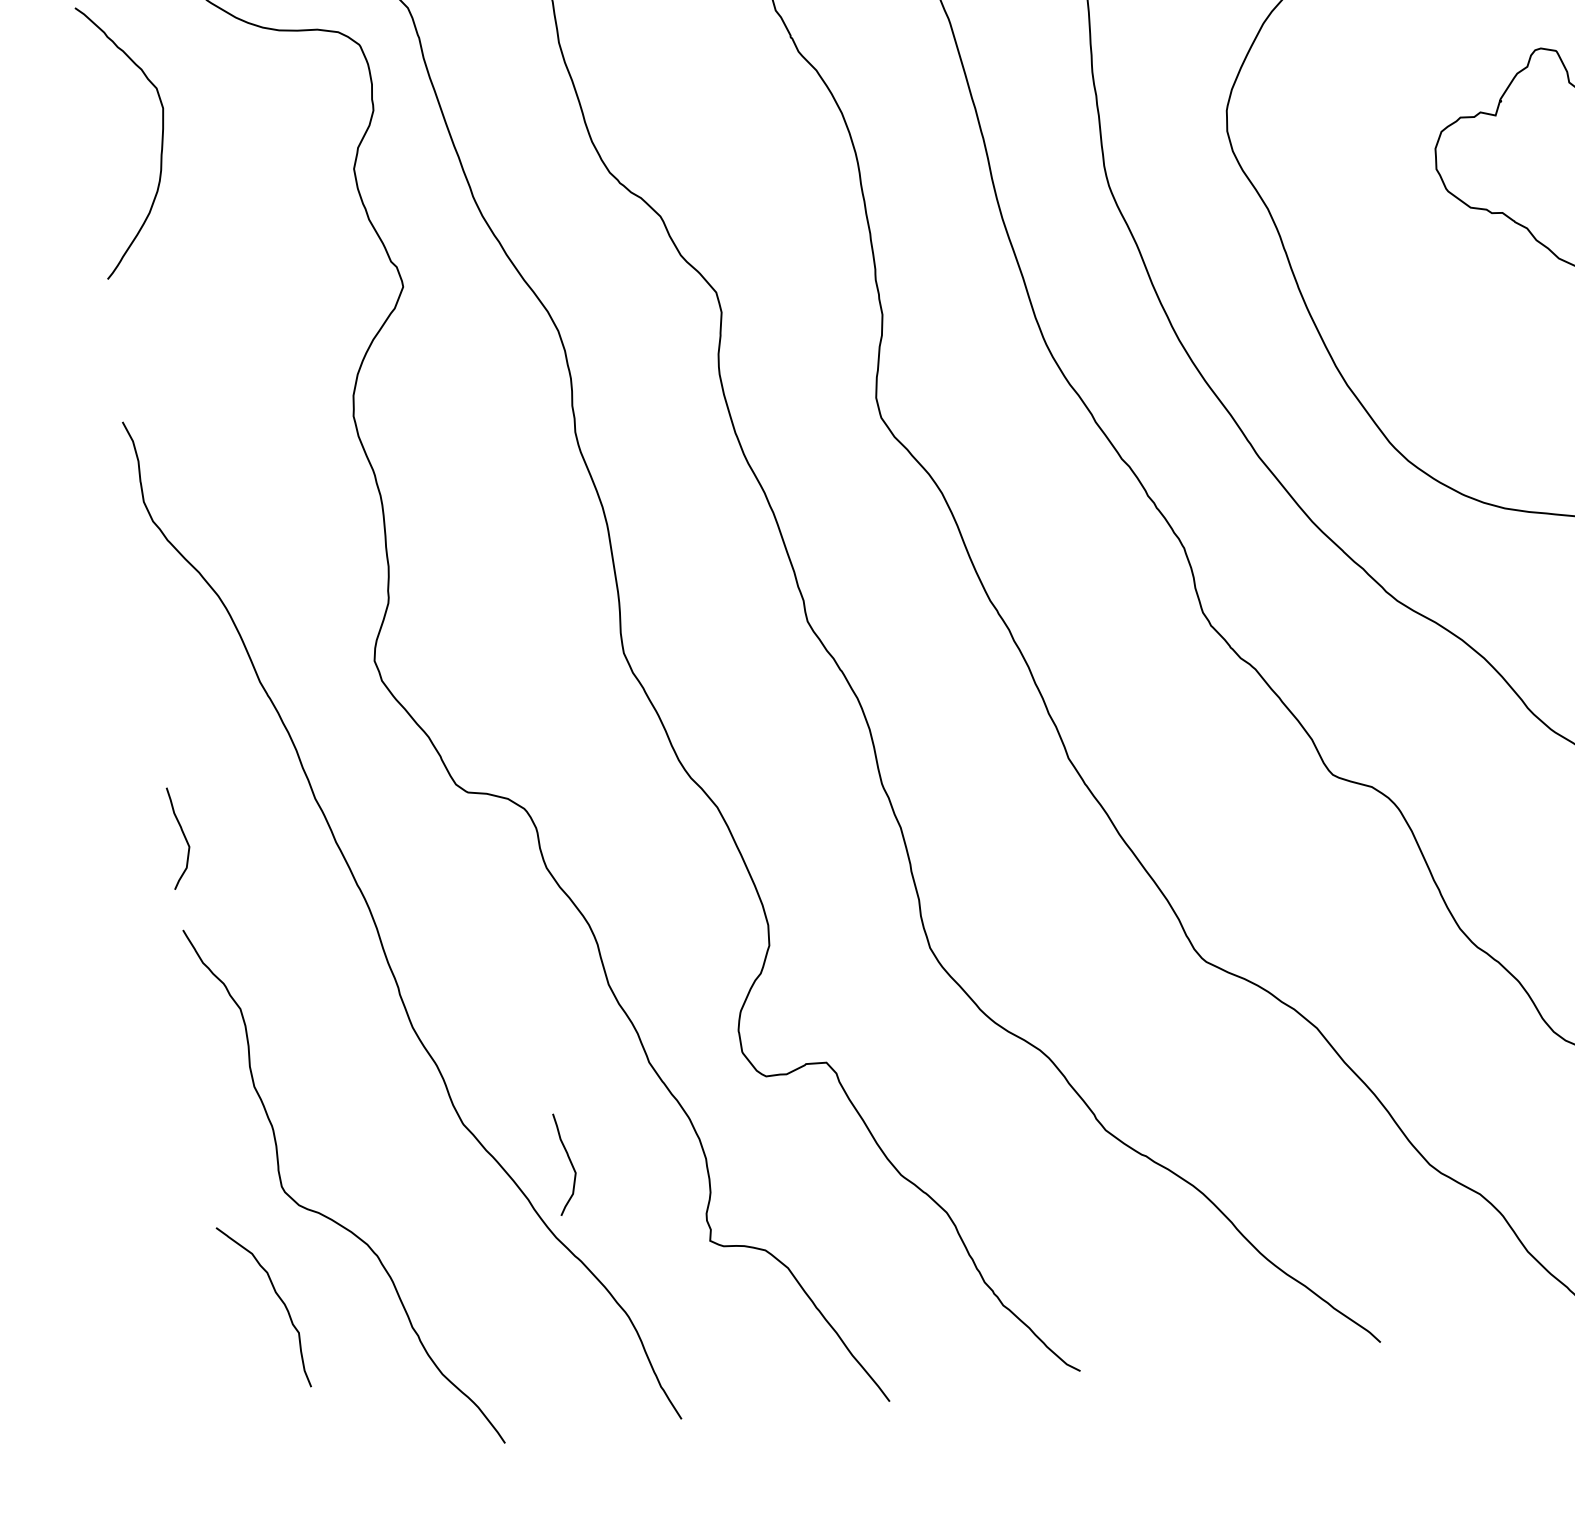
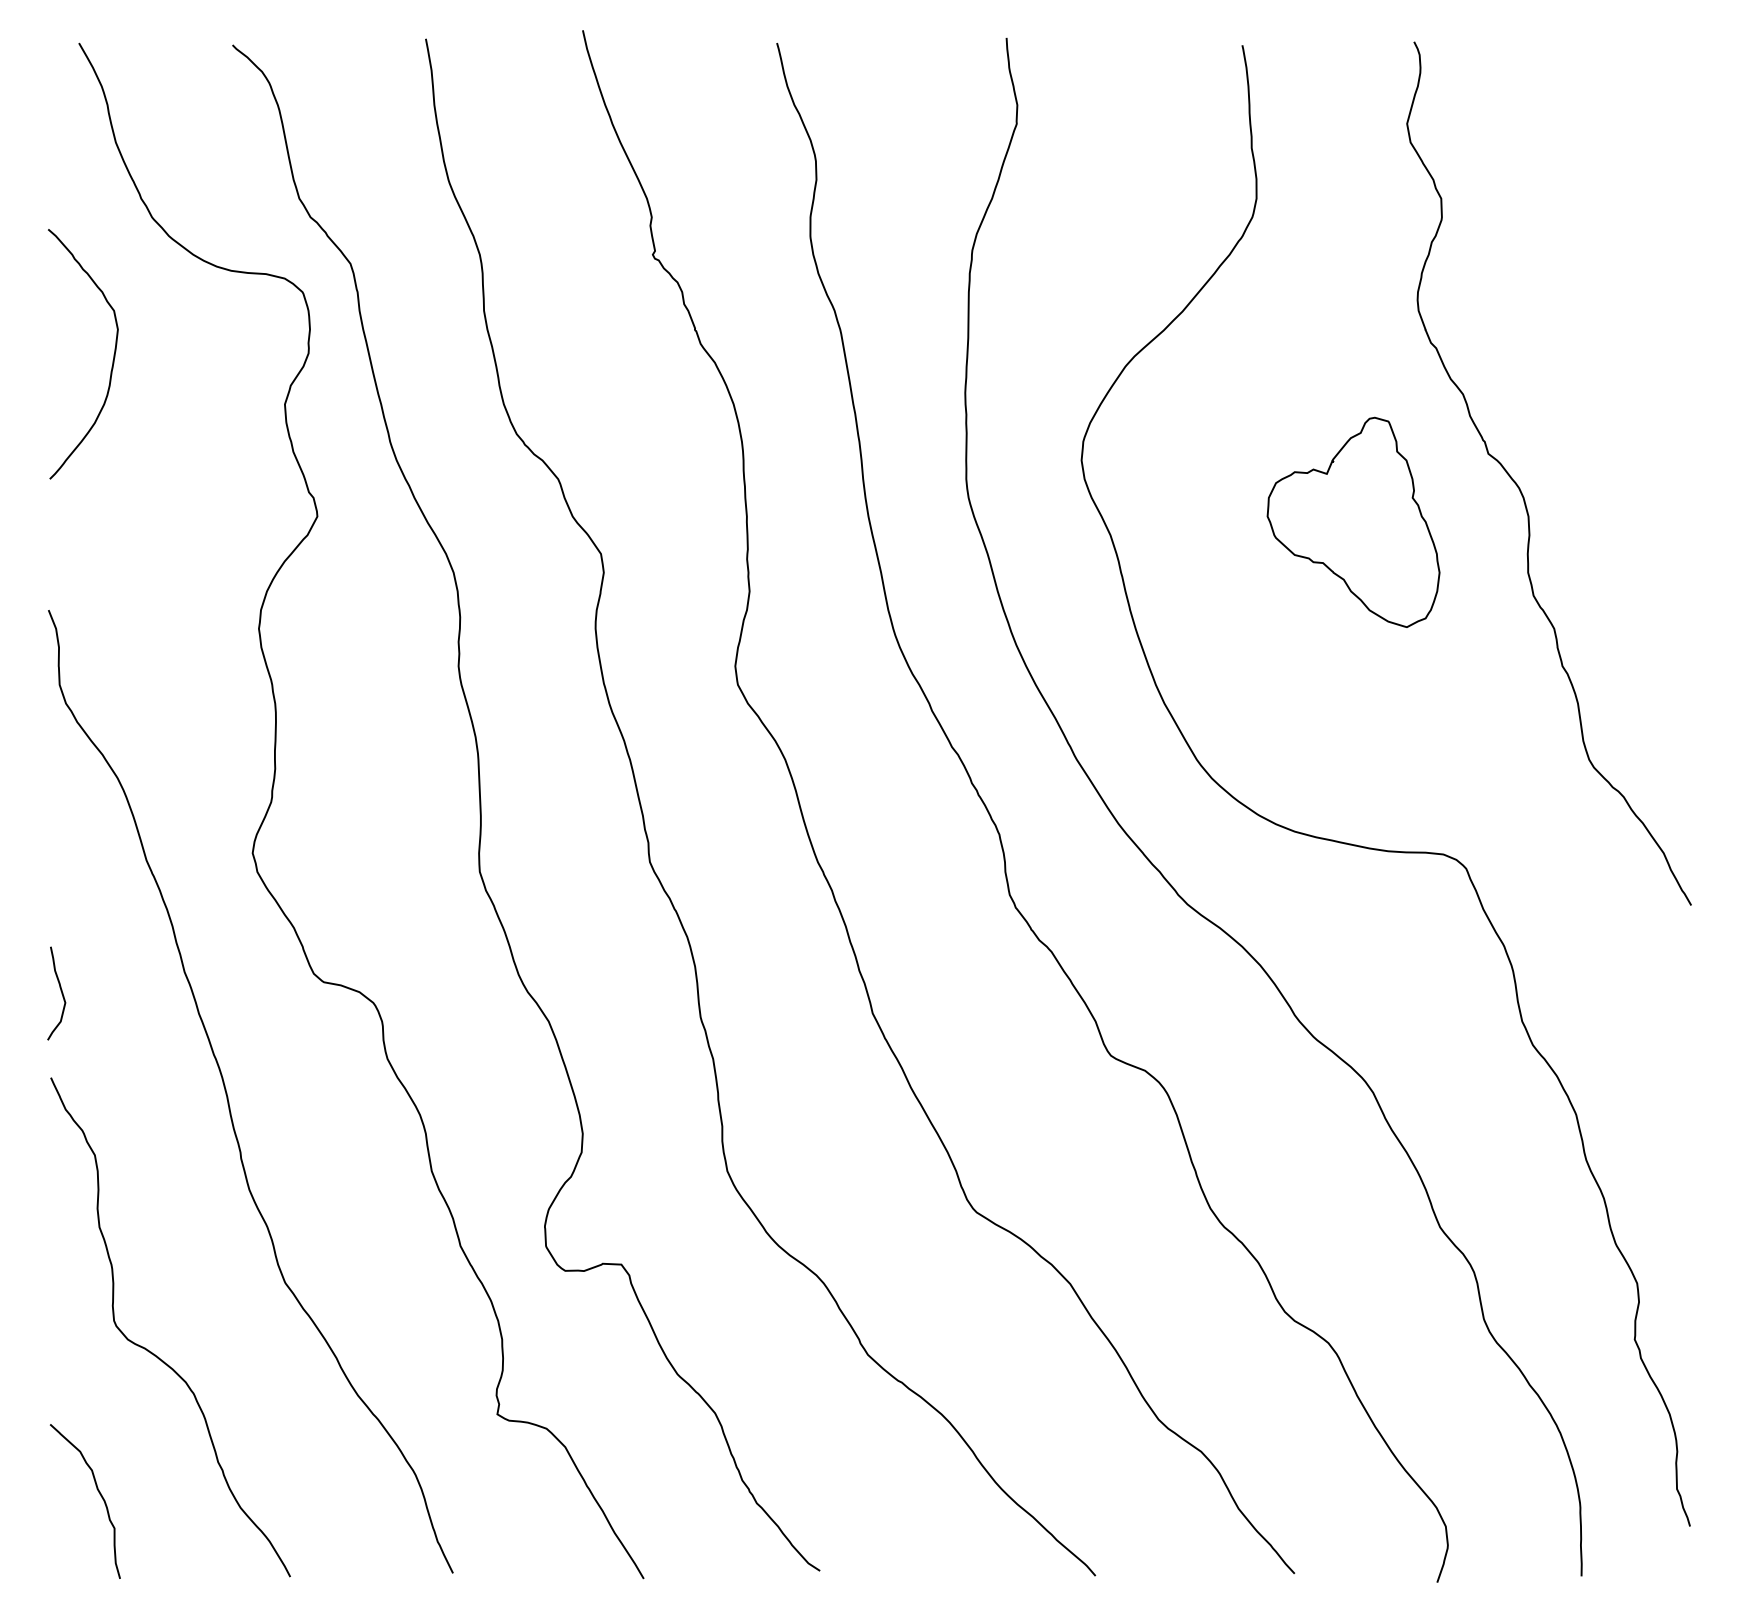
curve: (569, 1161) -> (377, 1327), removed
curve: (278, 1297) -> (99, 1494), moved

